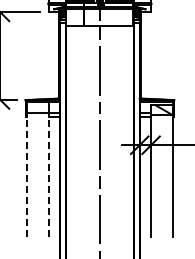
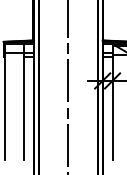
line: (26, 174) -> (4, 106), dashed -> solid
line: (48, 174) -> (23, 106), dashed -> solid

